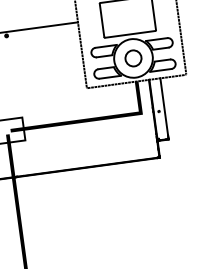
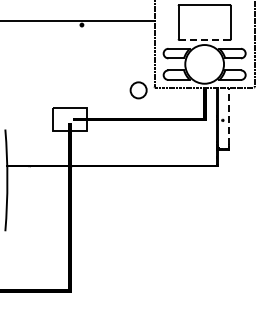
line: (131, 34) -> (205, 40), solid -> dashed
circle: (133, 58) -> (138, 90), moved
line: (164, 106) -> (228, 116), solid -> dashed

